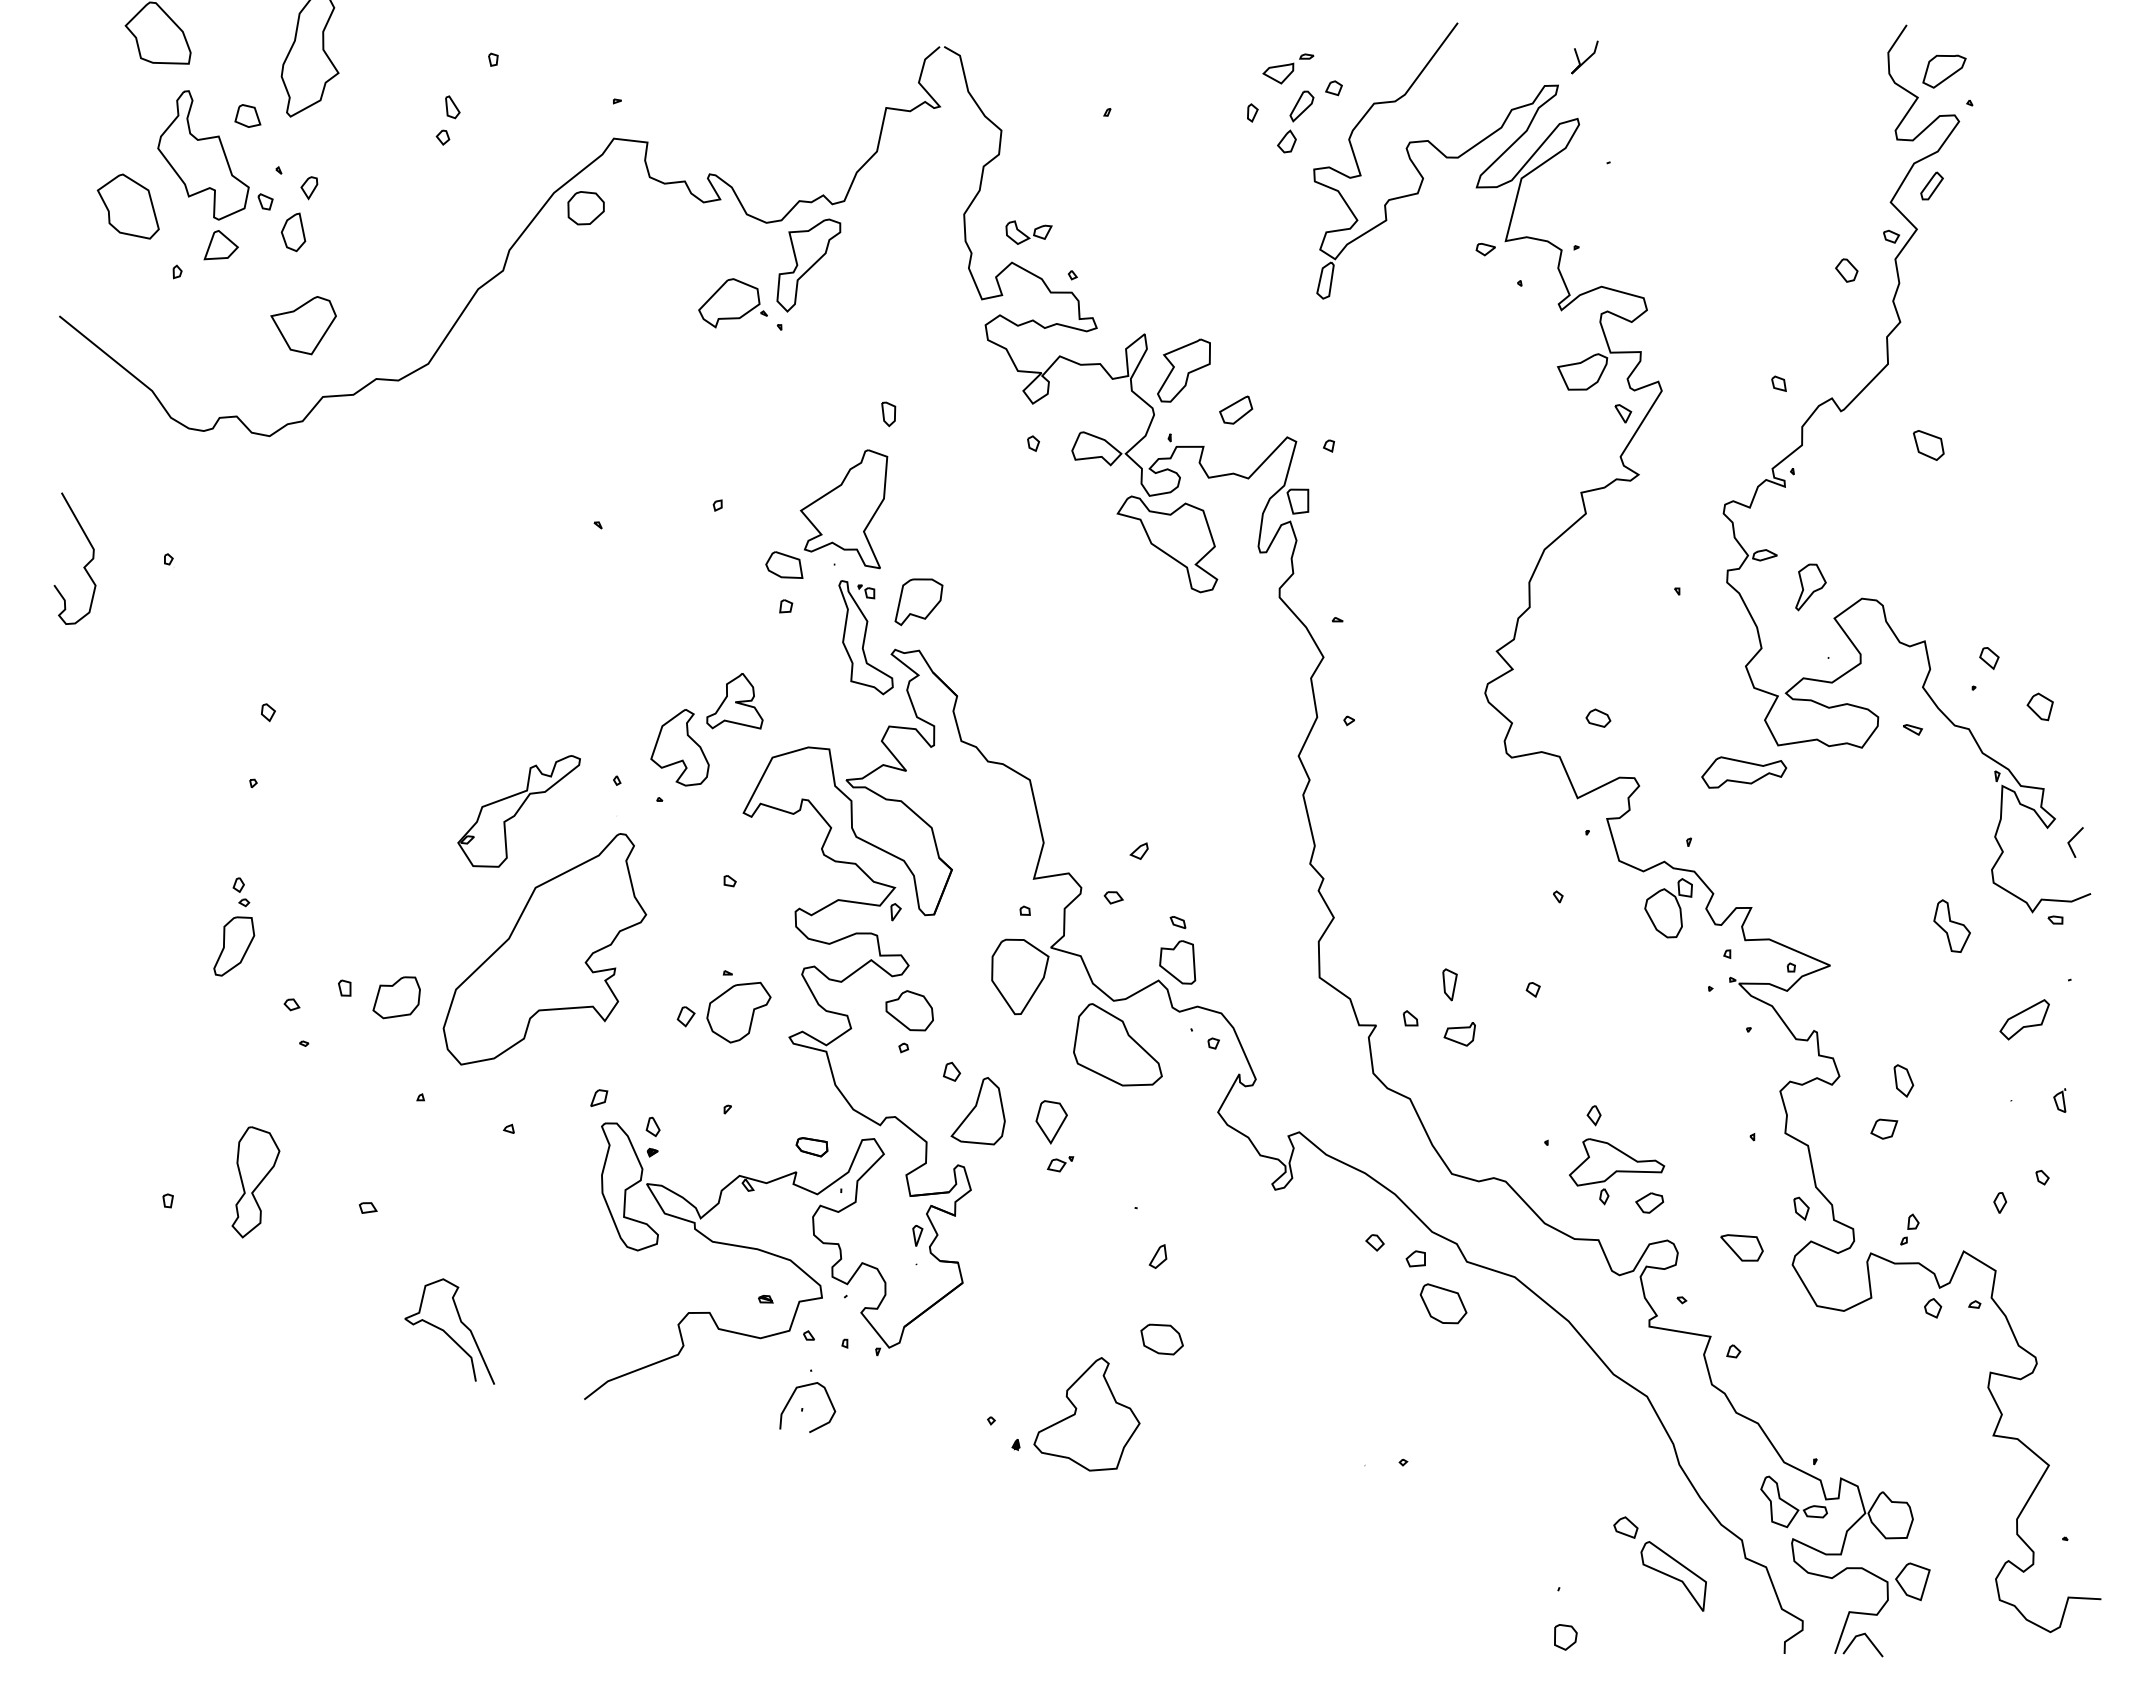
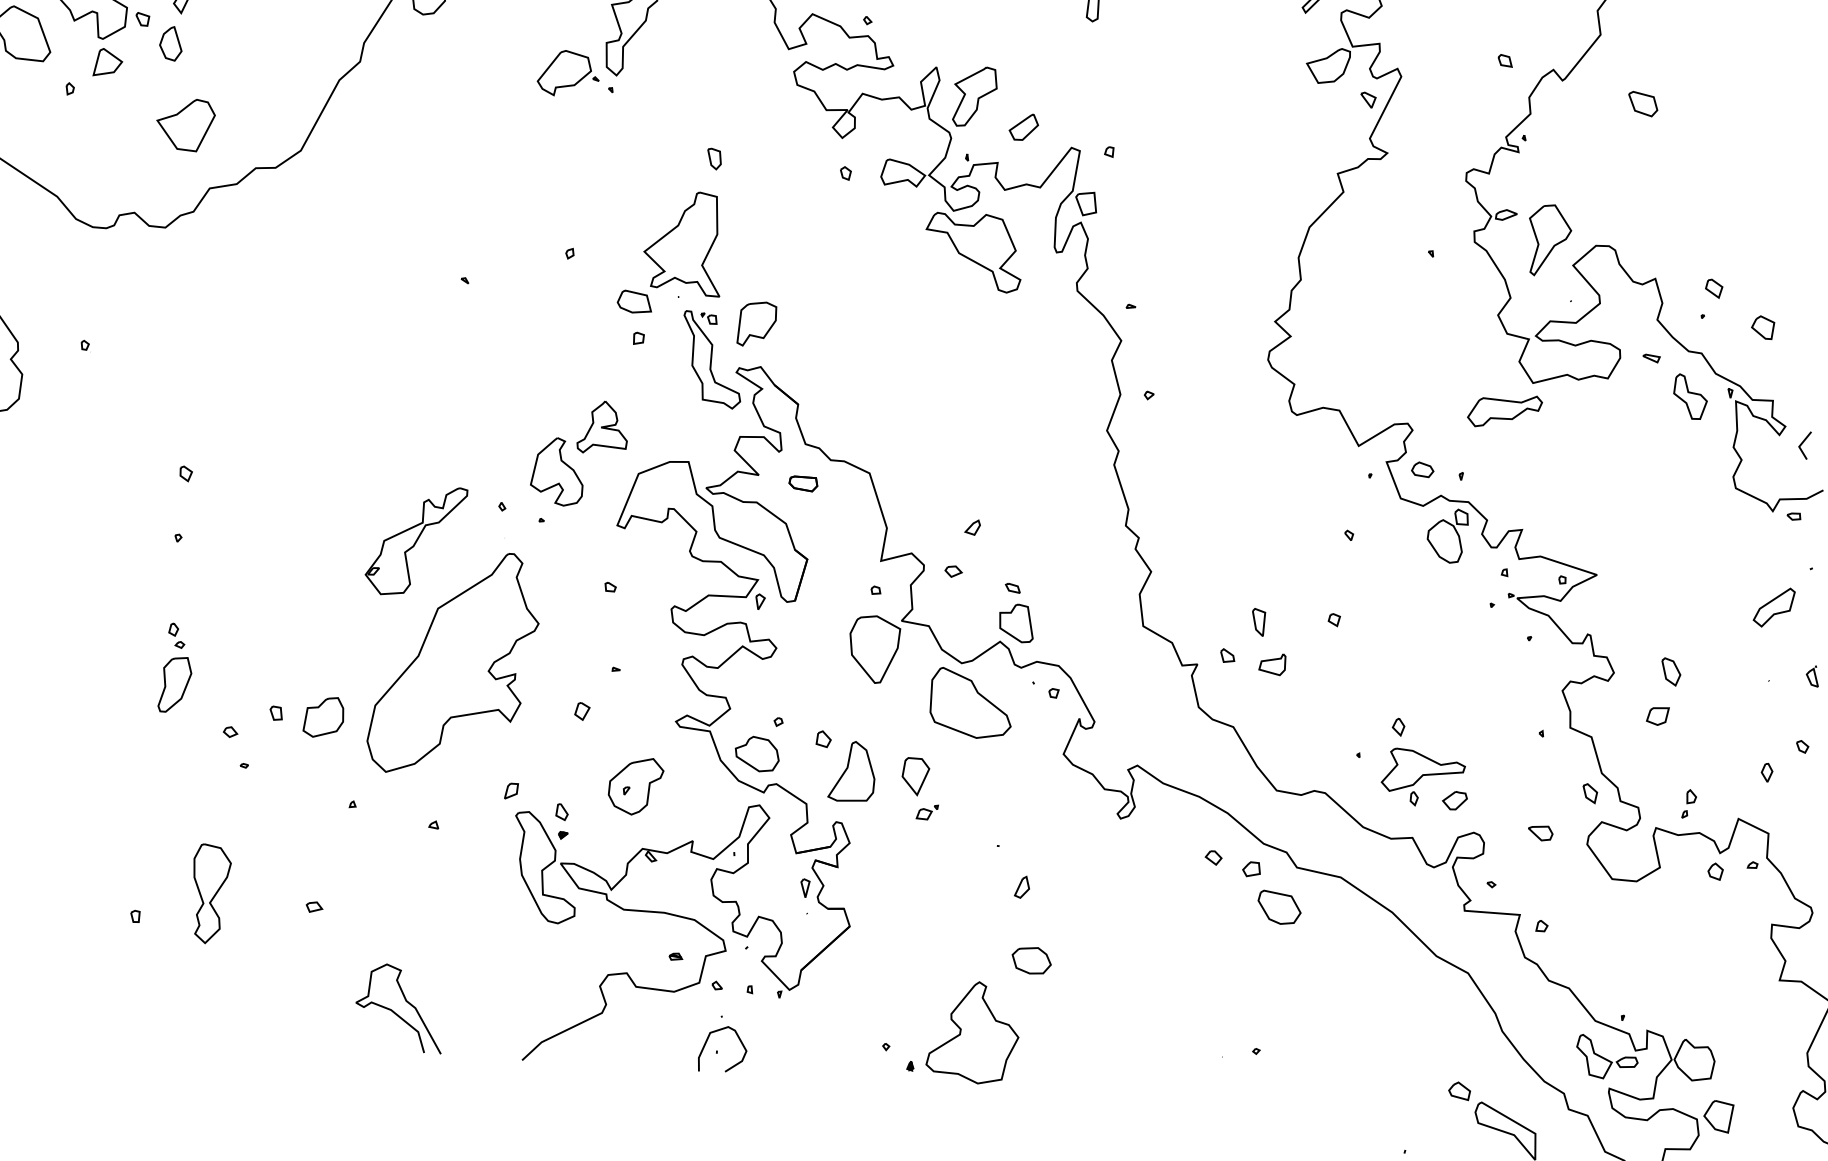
part: (1810, 587) -> (1549, 239), size x1.67
part: (1598, 717) -> (1422, 469), moved
part: (1951, 925) -> (1689, 396), moved
part: (909, 1010) -> (756, 753), moved
part: (738, 1012) -> (636, 787), moved
part: (811, 1147) -> (802, 484), moved
part: (1741, 1247) -> (1540, 833), size x0.62

